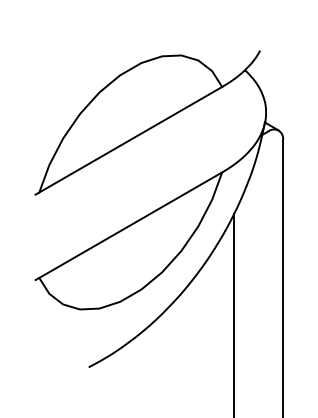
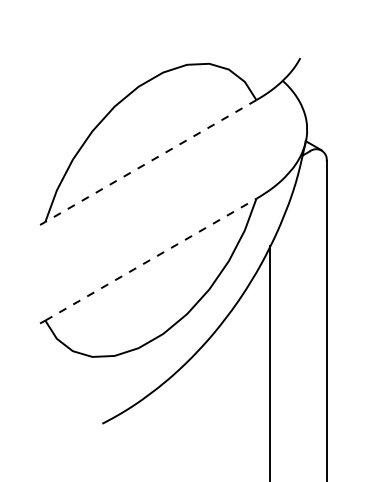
line: (130, 139) -> (150, 160), solid -> dashed
line: (130, 225) -> (150, 260), solid -> dashed

